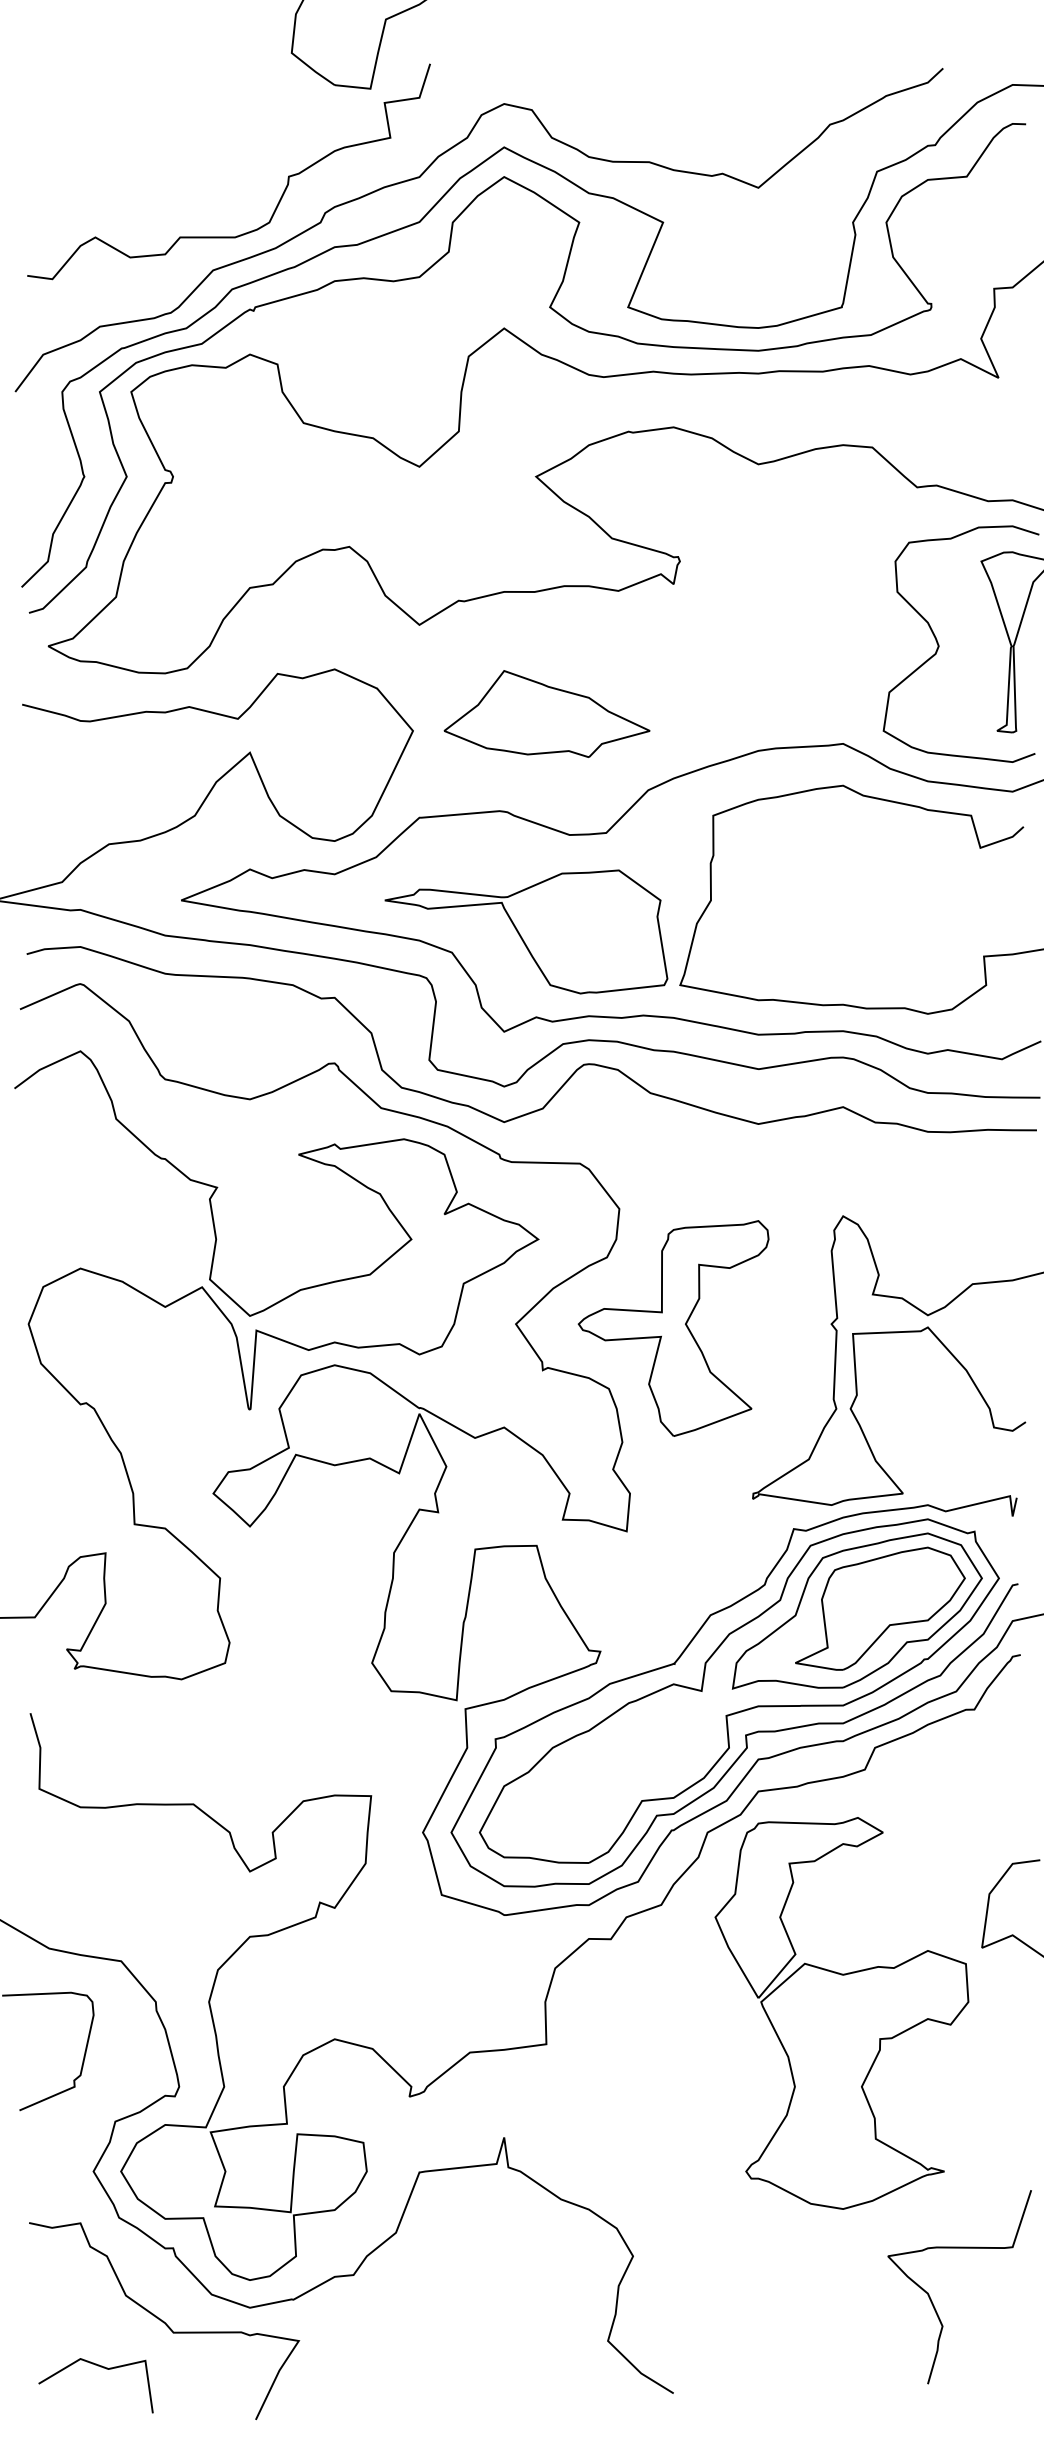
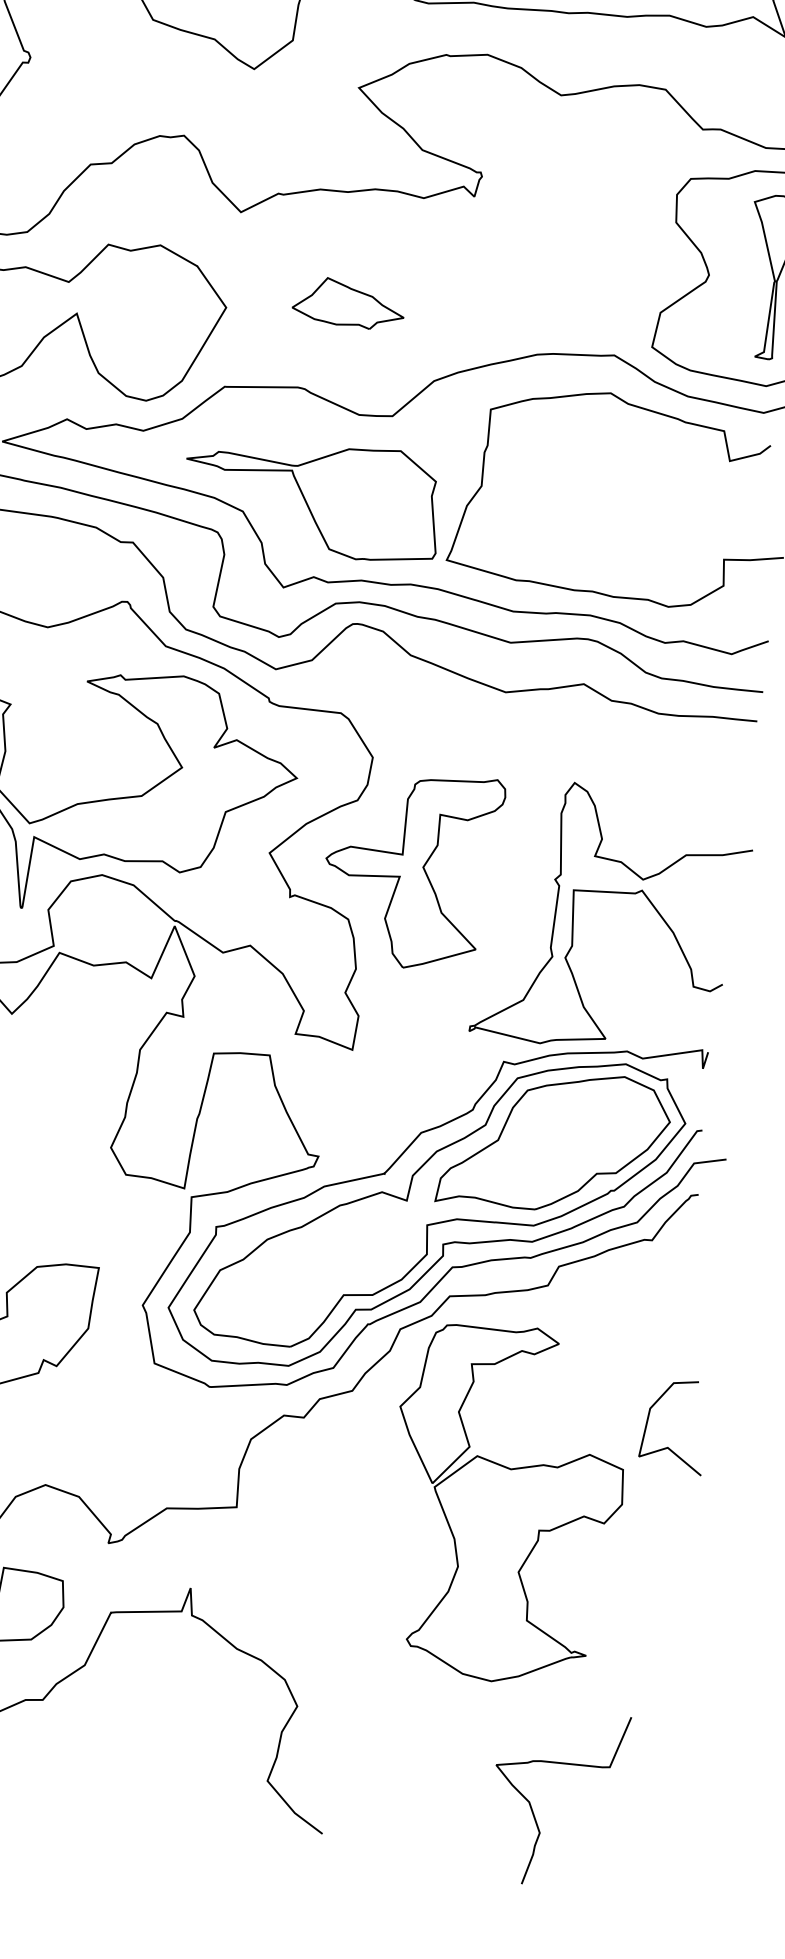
part: (546, 713) -> (348, 303), size x0.6
part: (880, 1608) -> (575, 1140), removed
curve: (931, 2298) -> (532, 1806), moved

